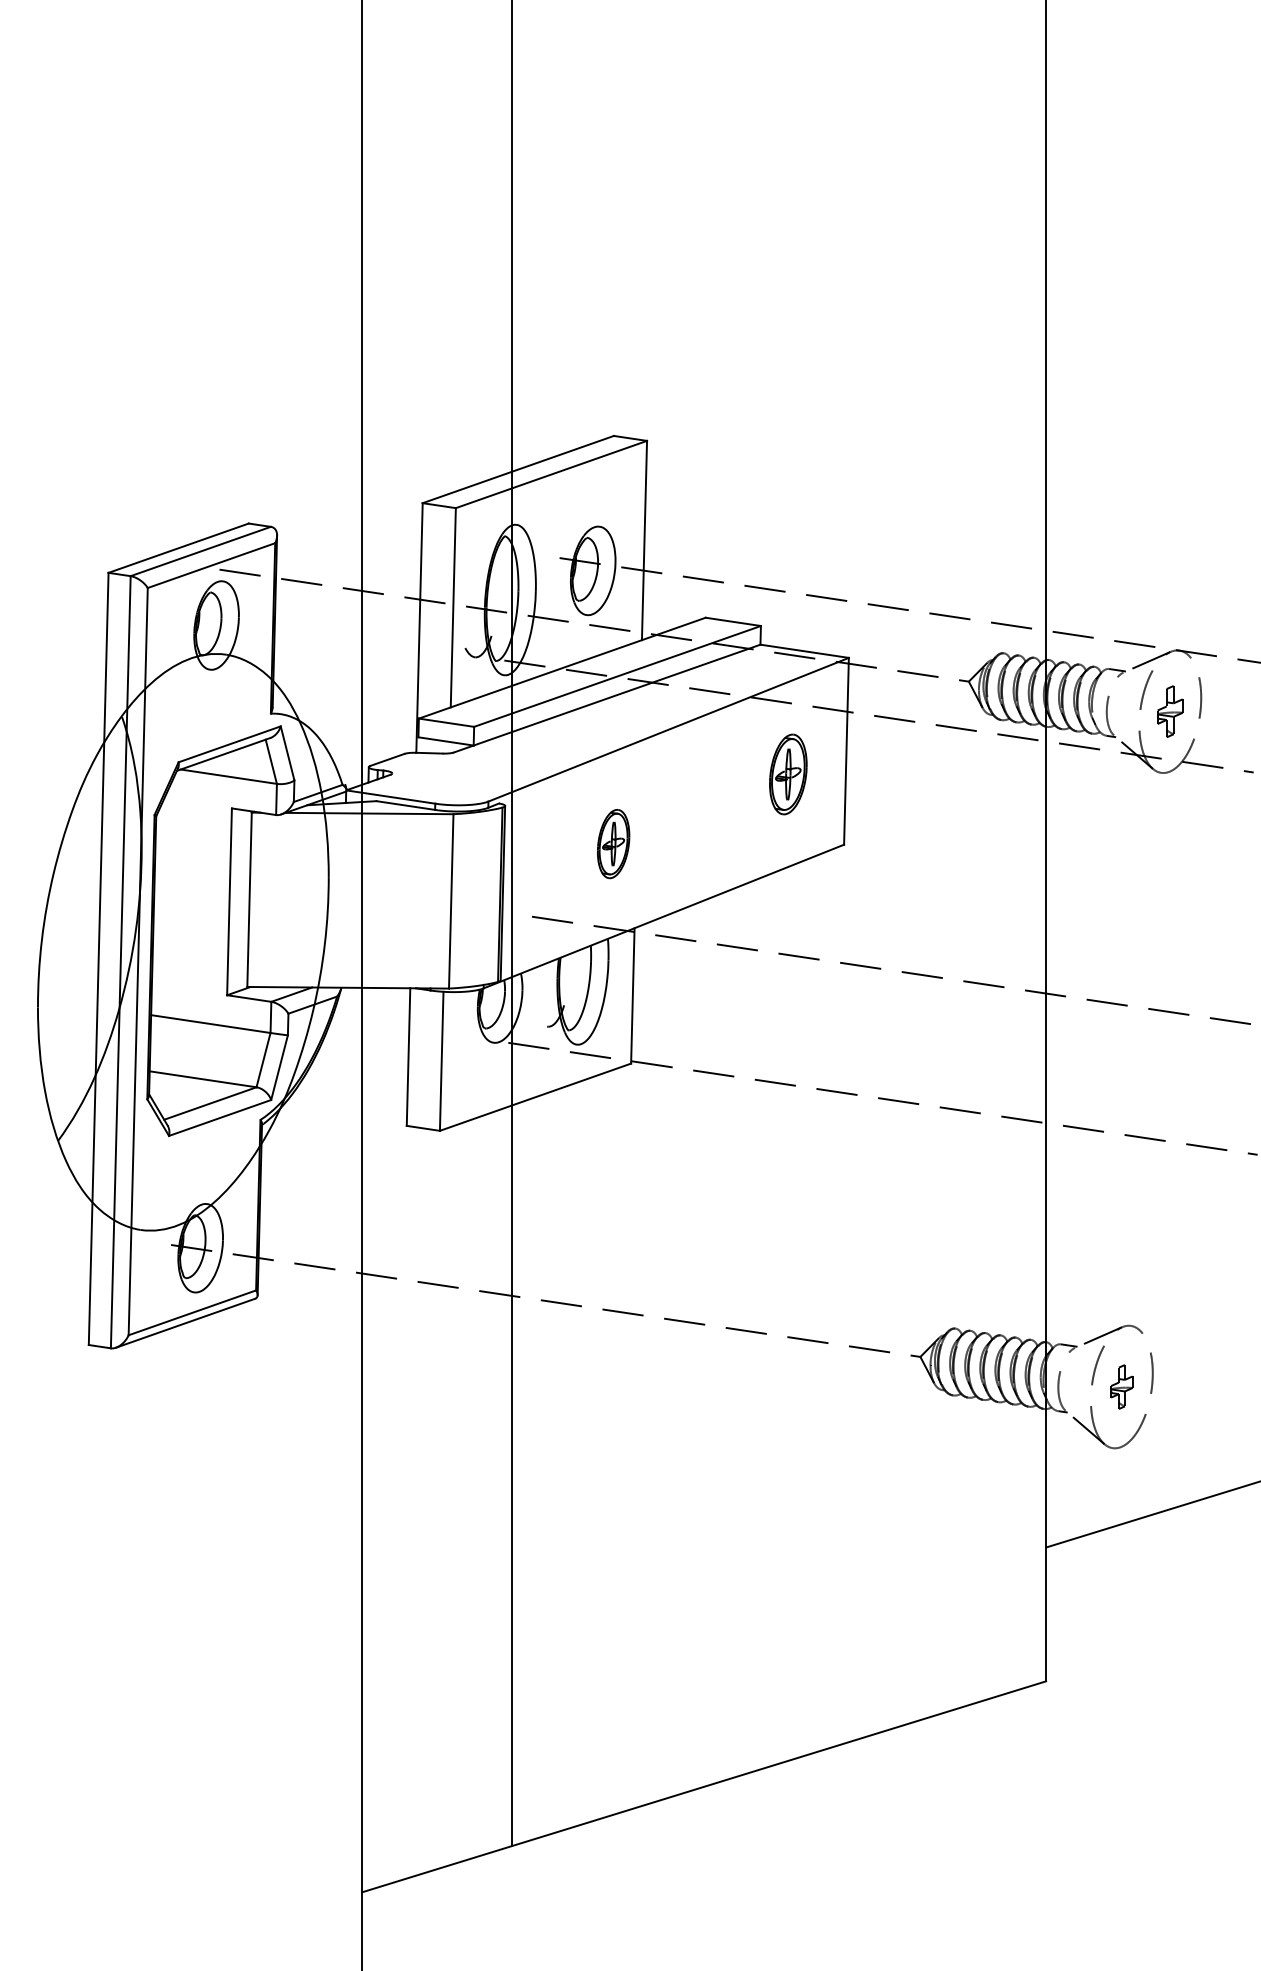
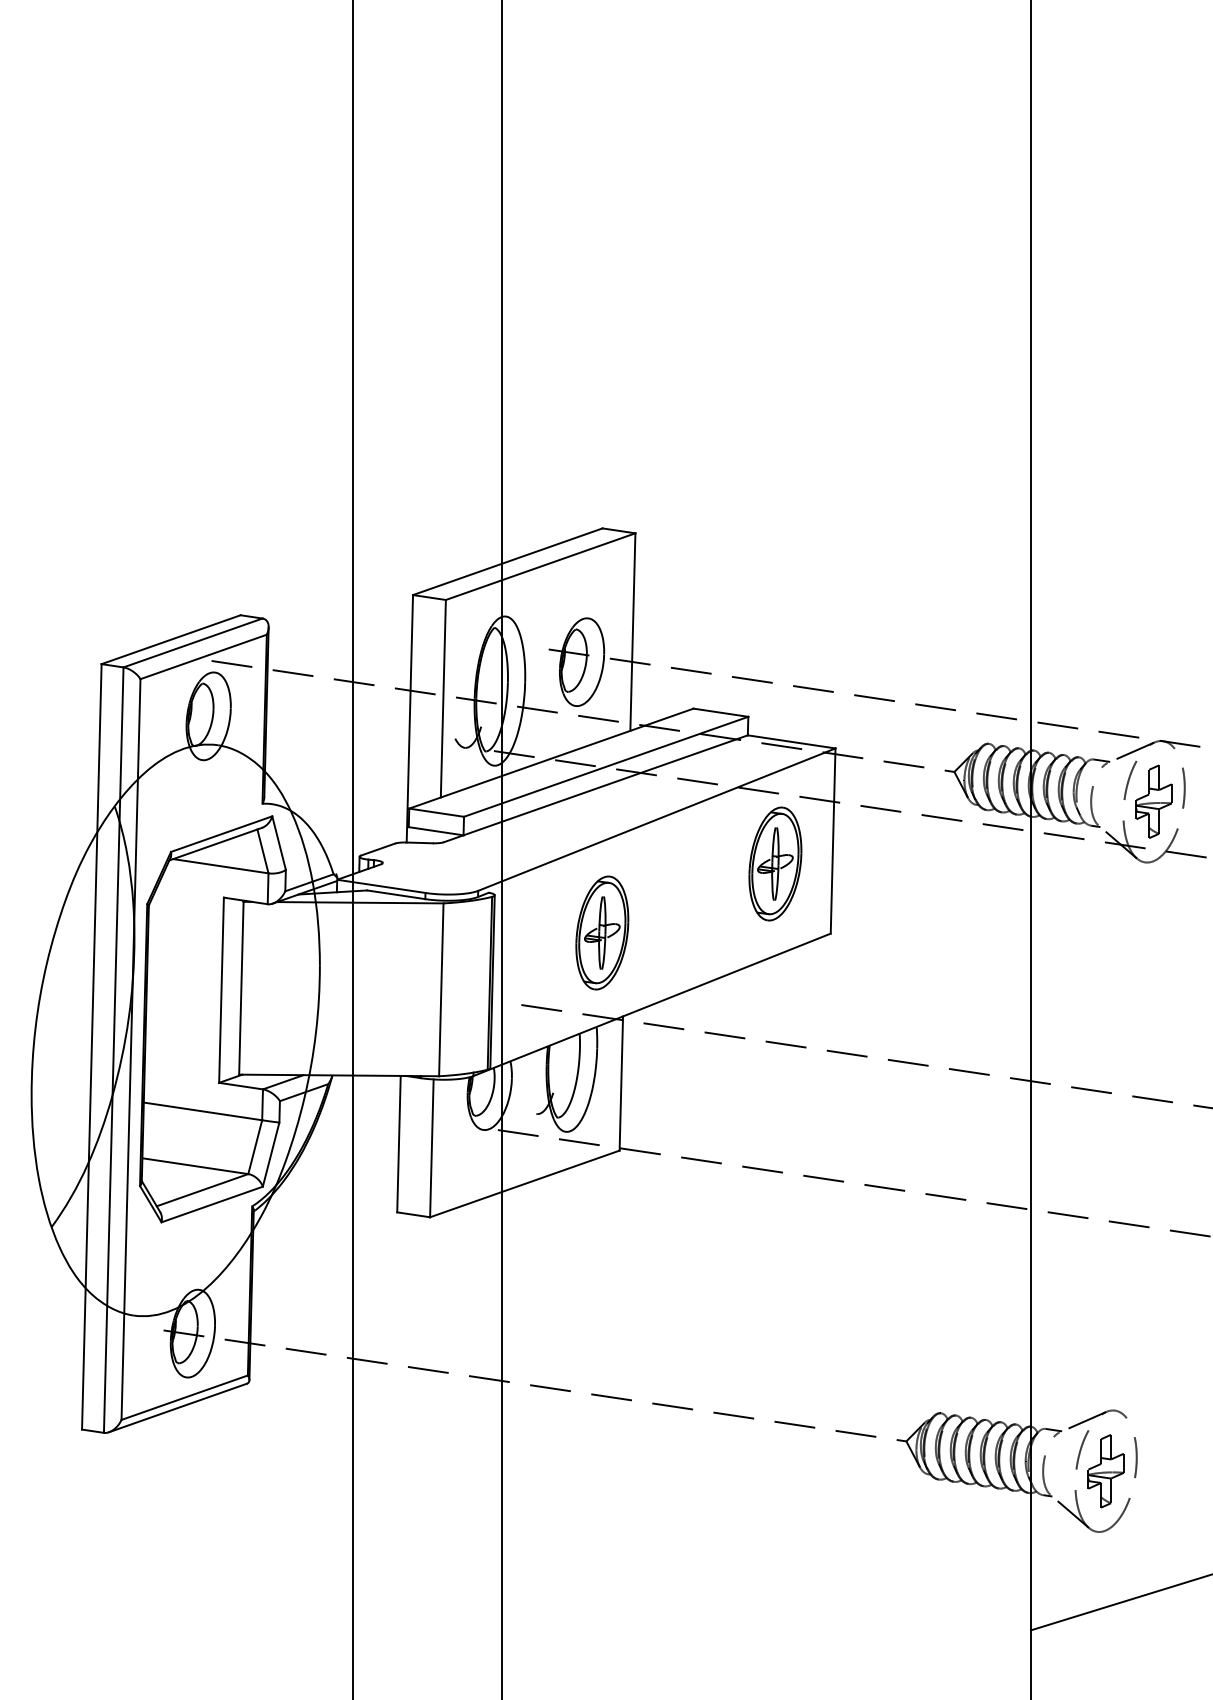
part: (1169, 711) -> (1153, 801), size x1.43
part: (788, 774) -> (775, 864), size x1.43
part: (613, 843) -> (602, 932), size x1.67
part: (1121, 1386) -> (1105, 1470), size x1.67

